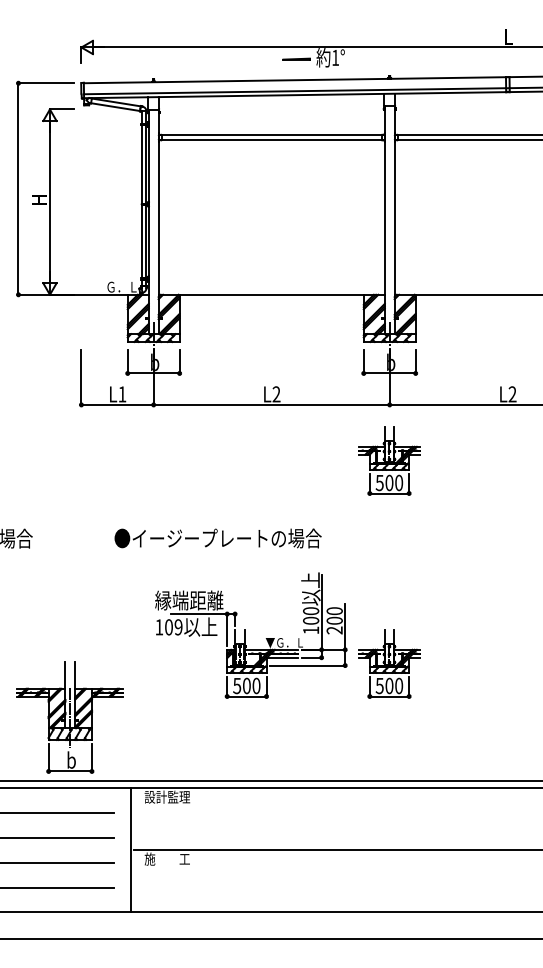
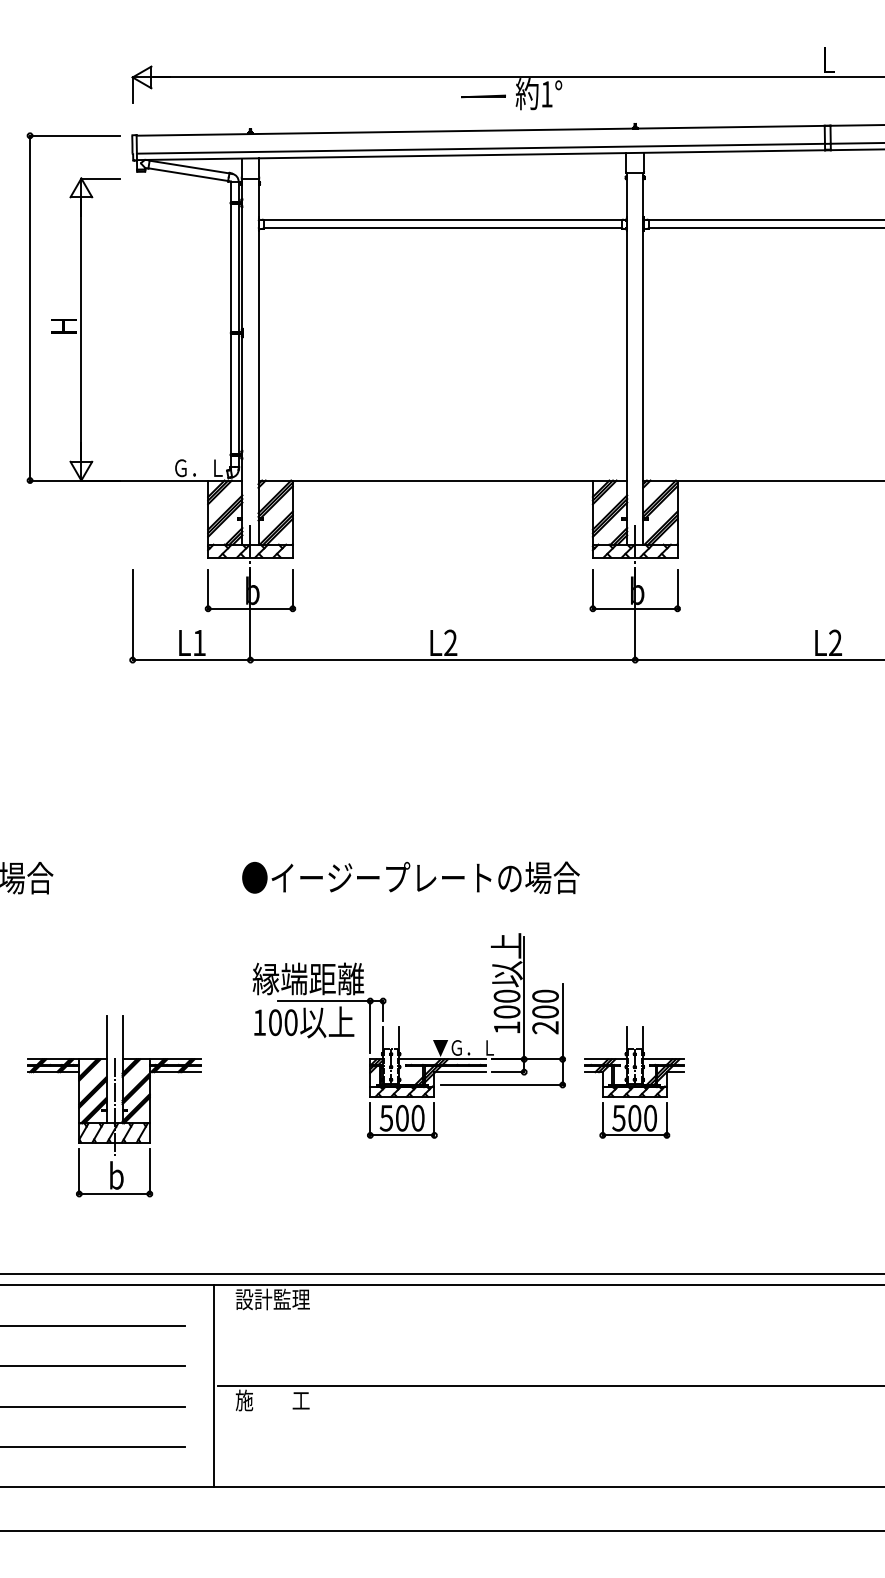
part: (389, 460) -> (634, 750), removed
text: (217, 538) -> (409, 877), moved
text: (178, 627) -> (290, 1022), 109 -> 100
part: (69, 717) -> (113, 1106), moved

